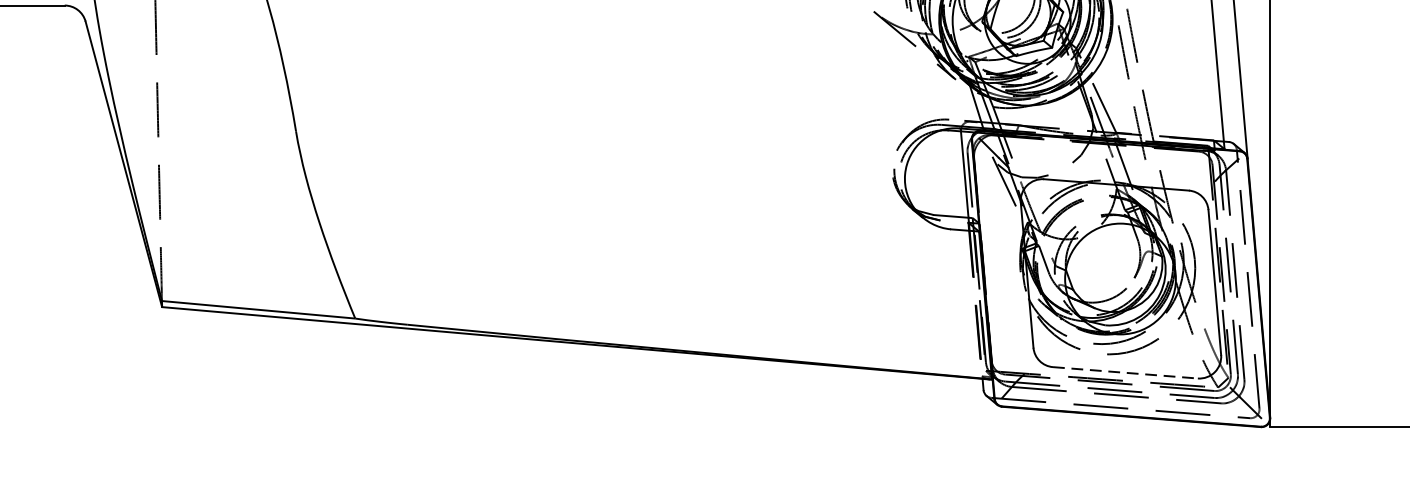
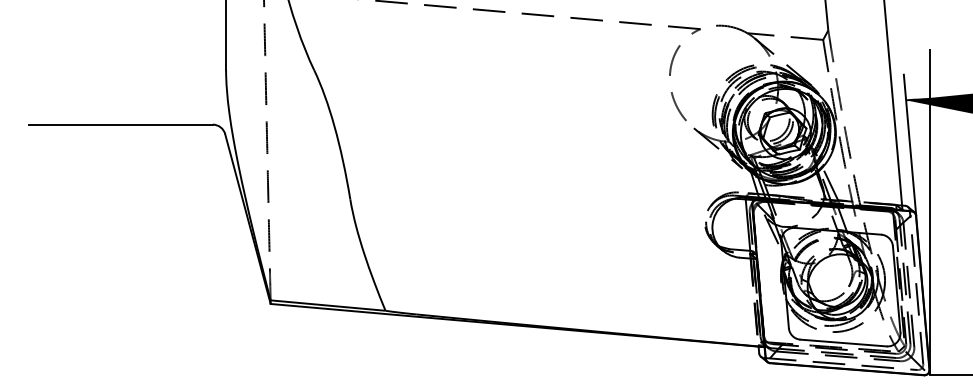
line: (1127, 373) -> (844, 343), dashed -> solid

